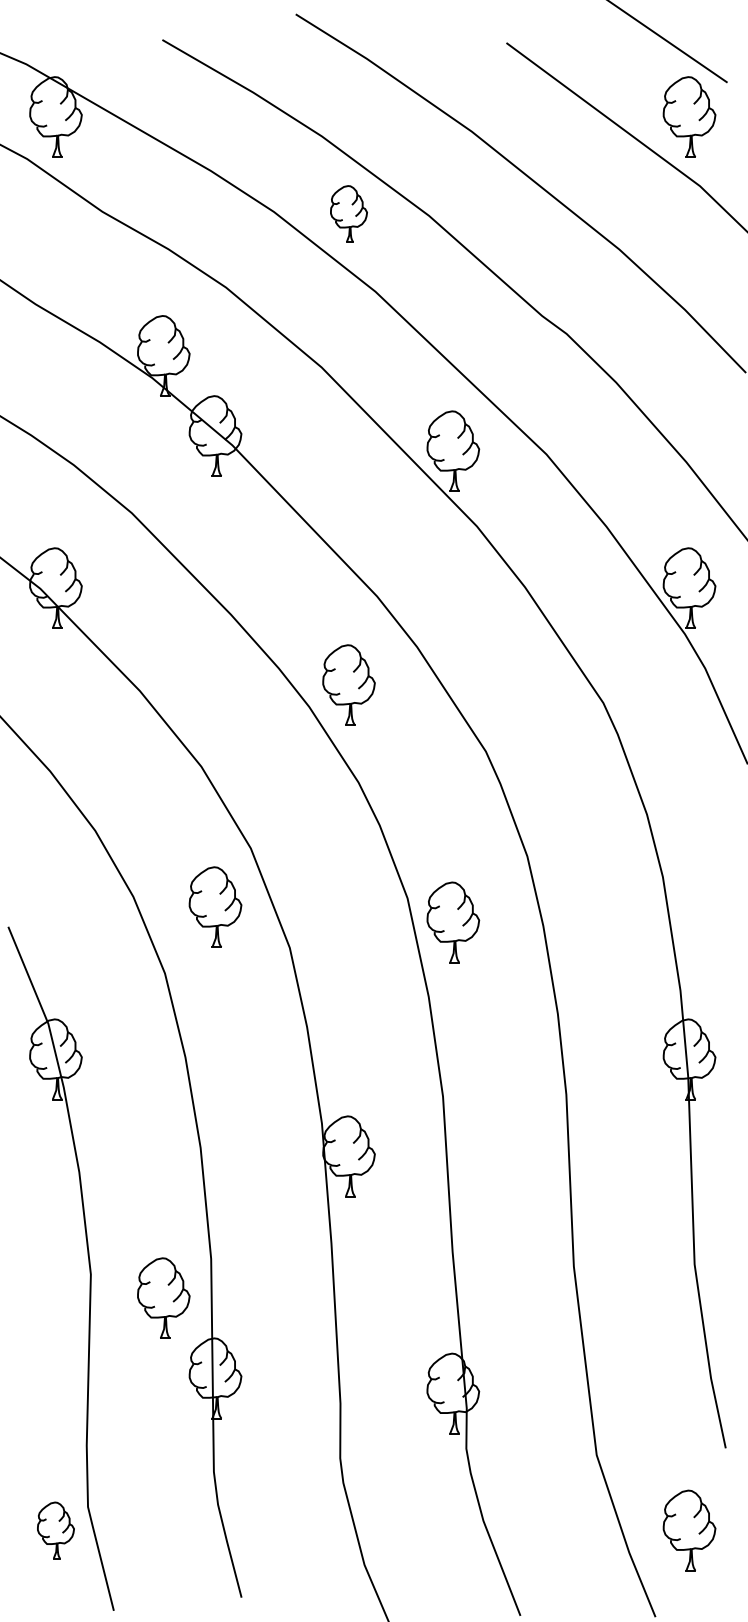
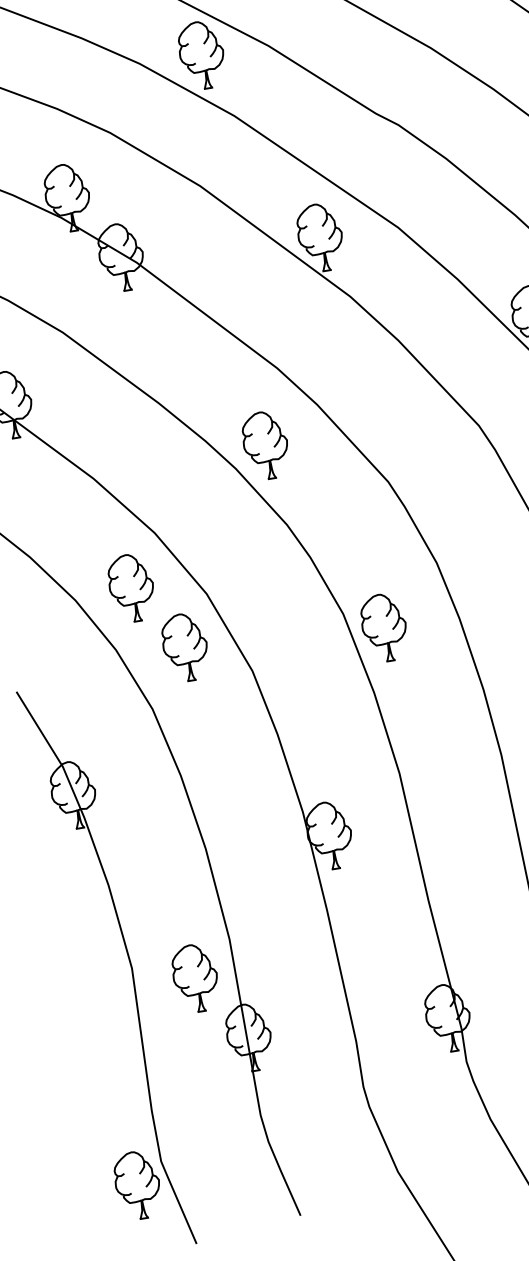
part: (348, 213) -> (201, 54), size x1.43
part: (163, 826) -> (131, 587), added
part: (55, 1530) -> (137, 1185), size x1.43

